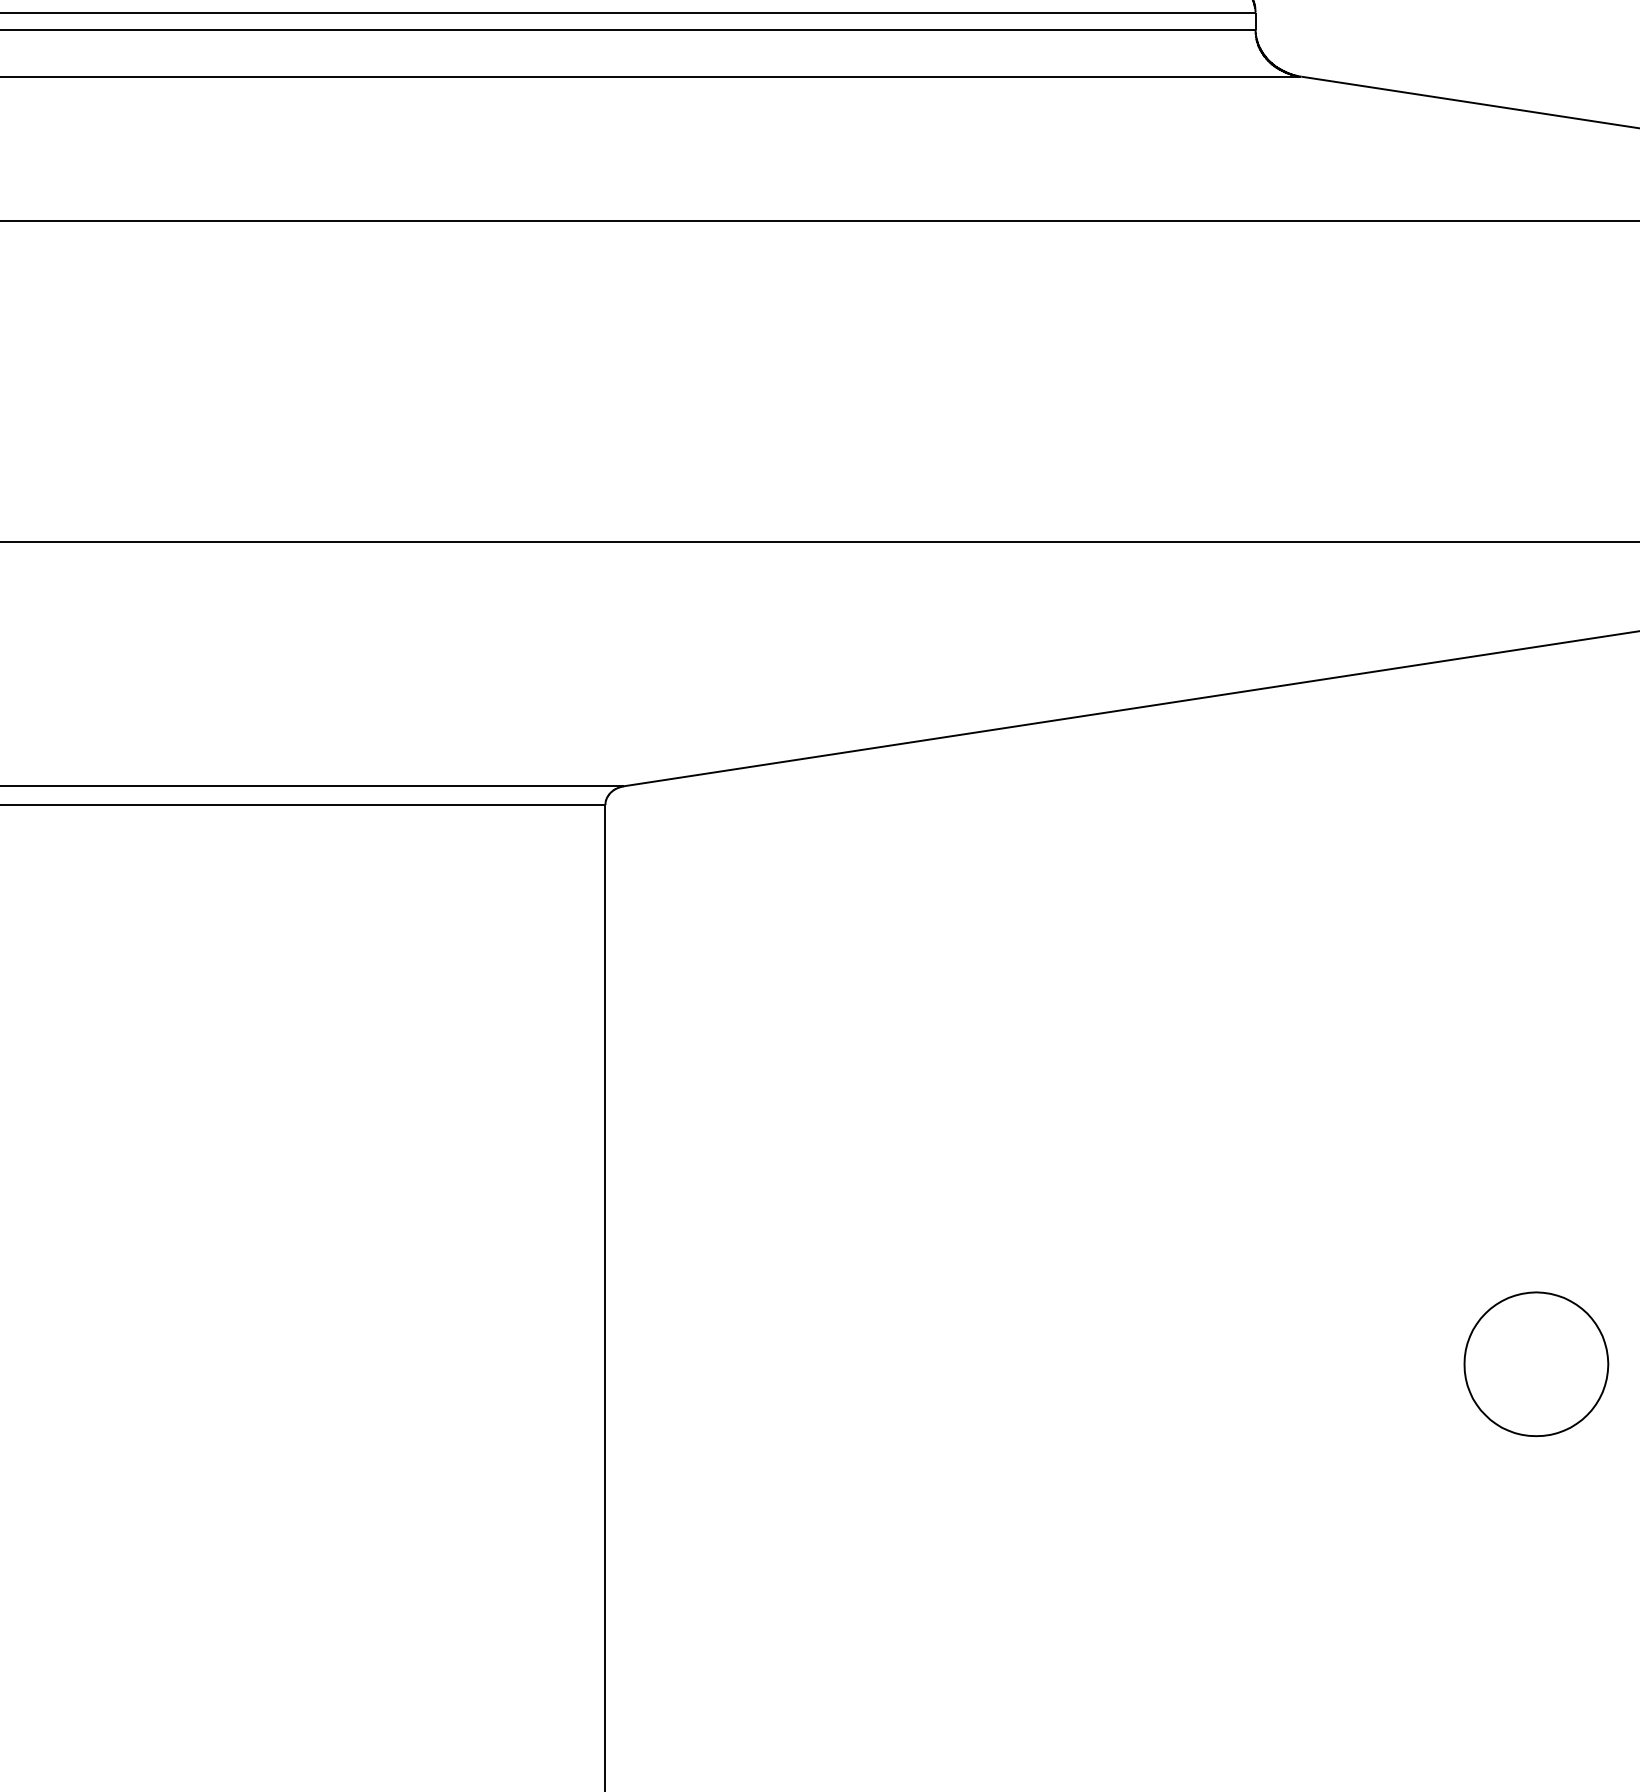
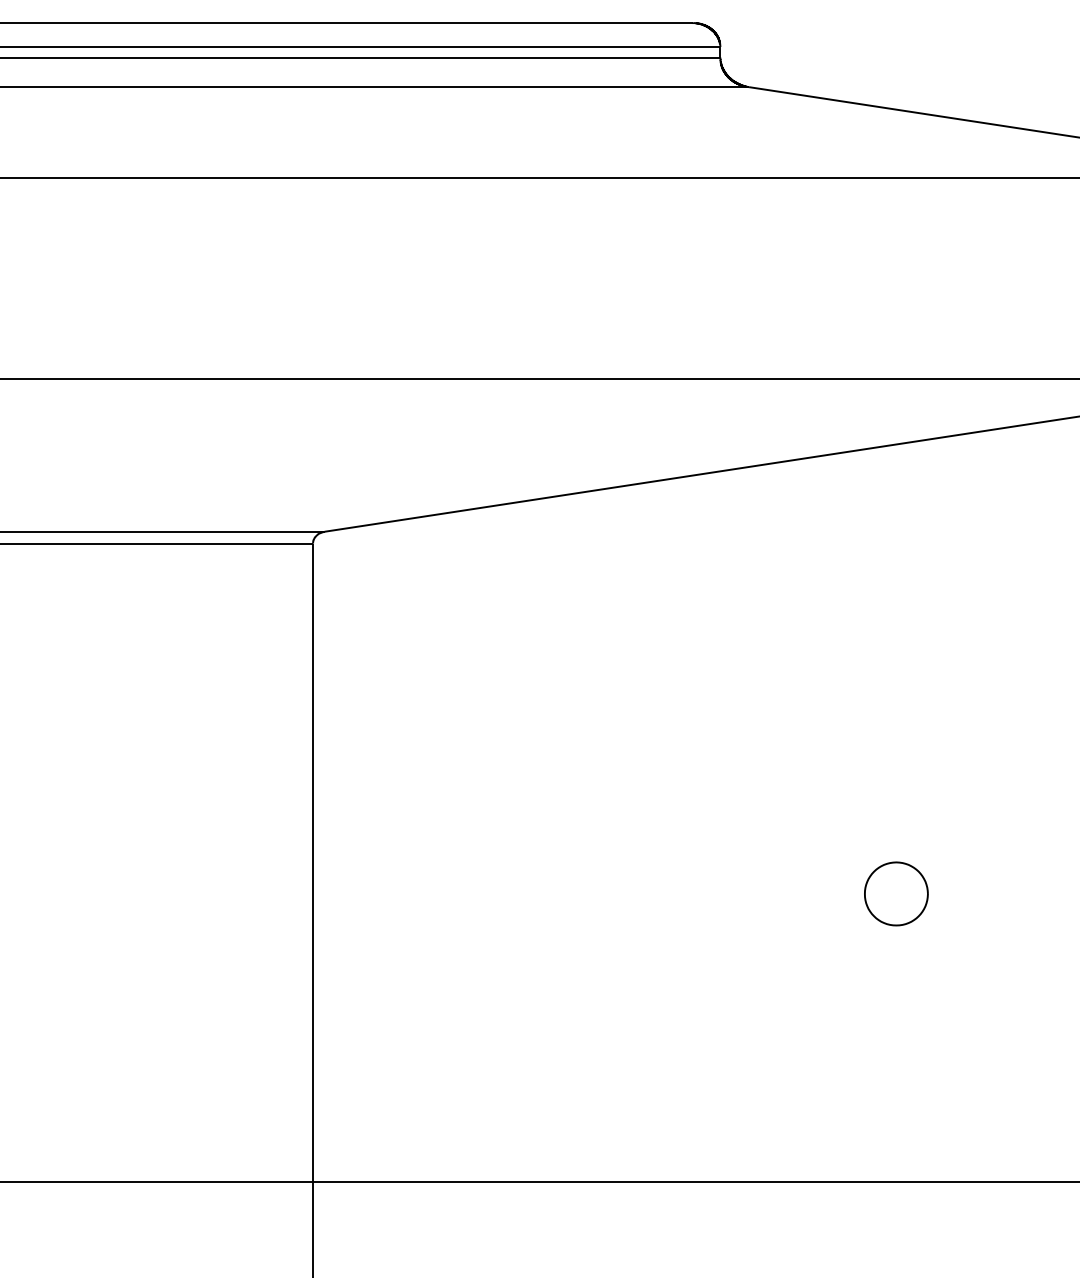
part: (1536, 1363) -> (896, 893), size x0.7

